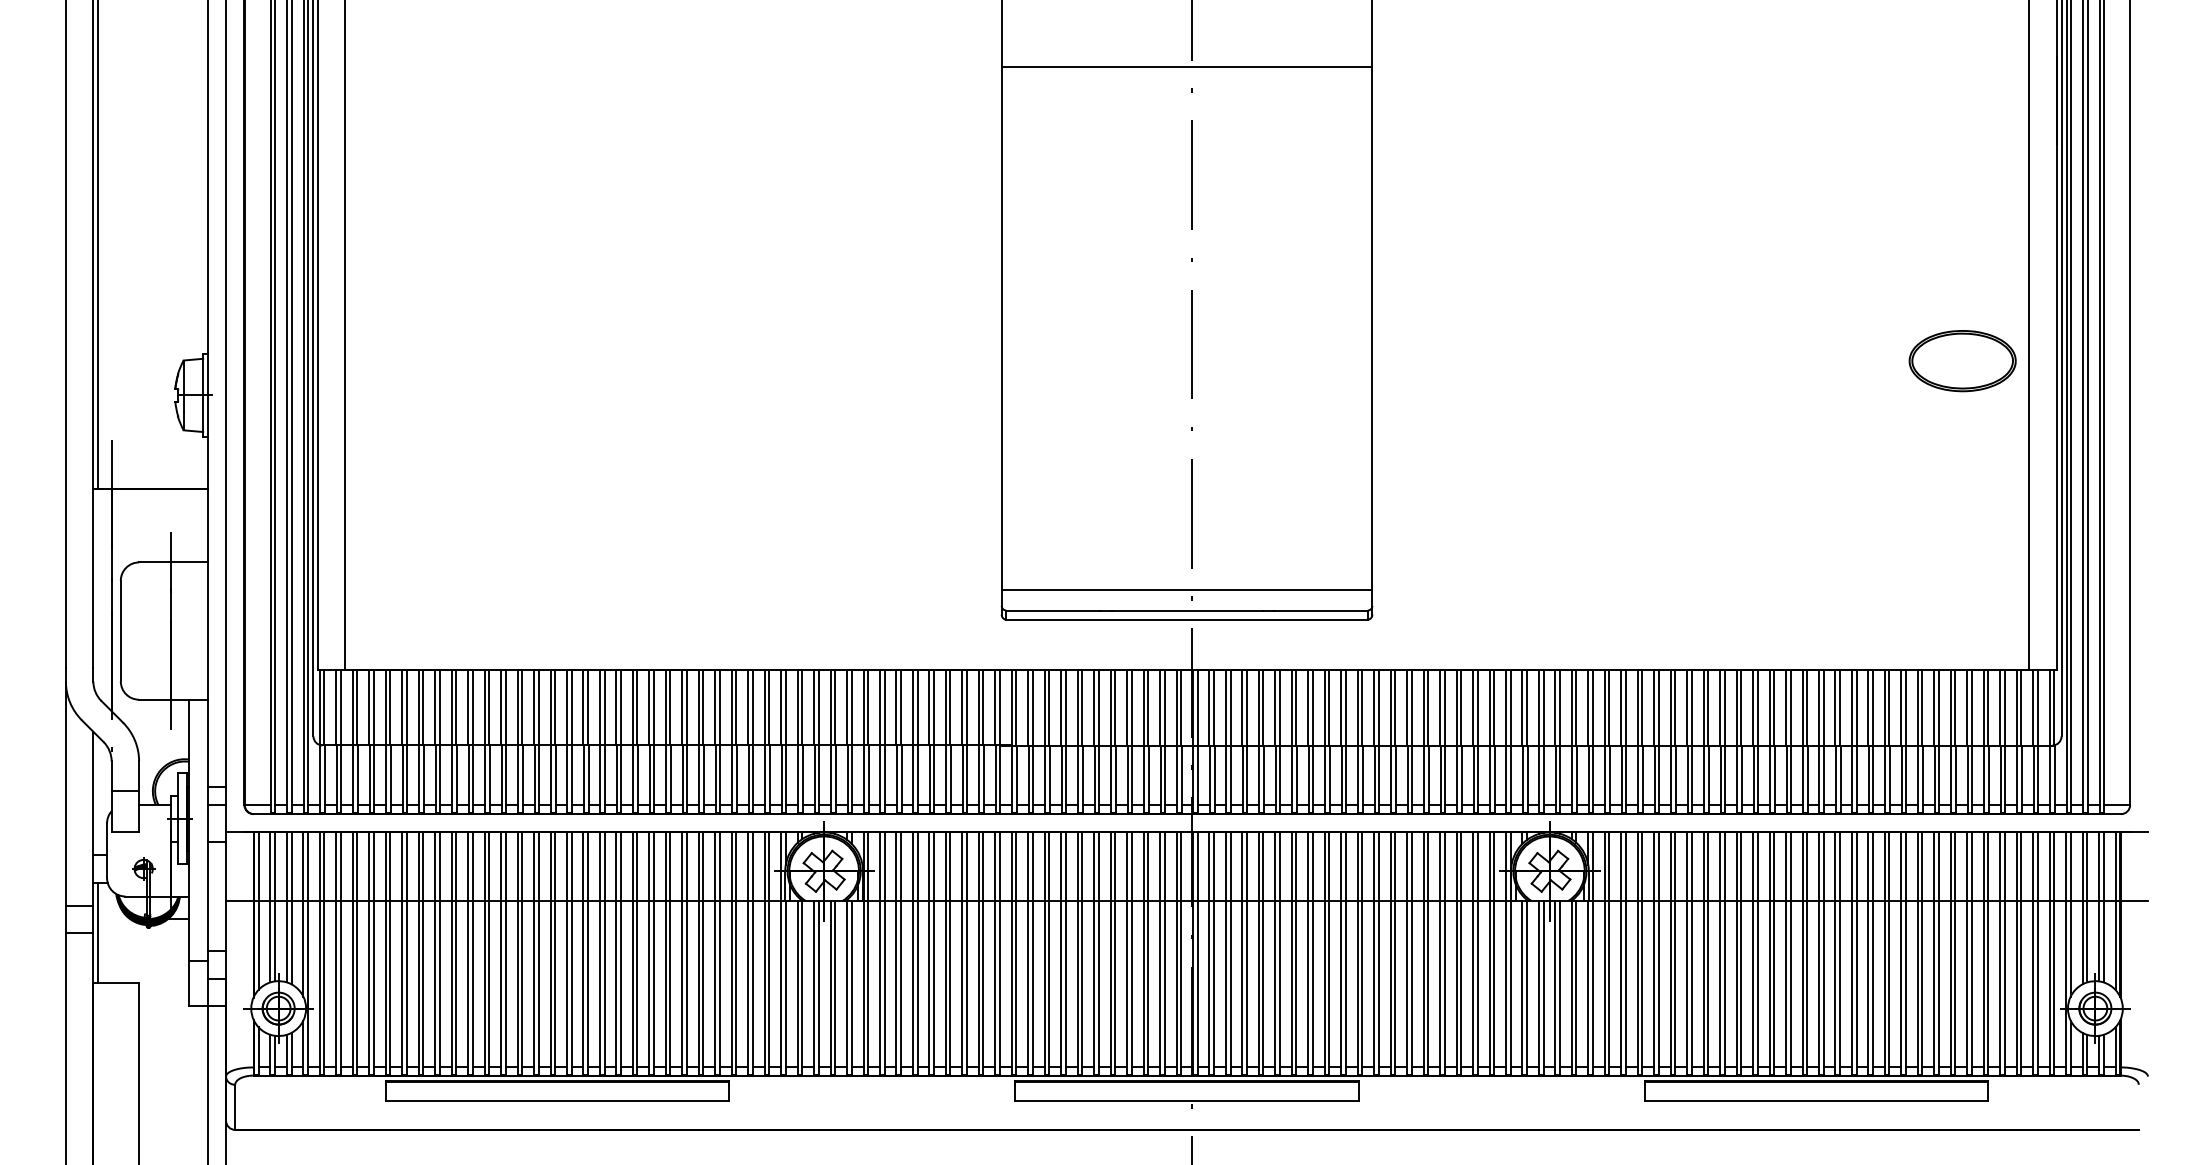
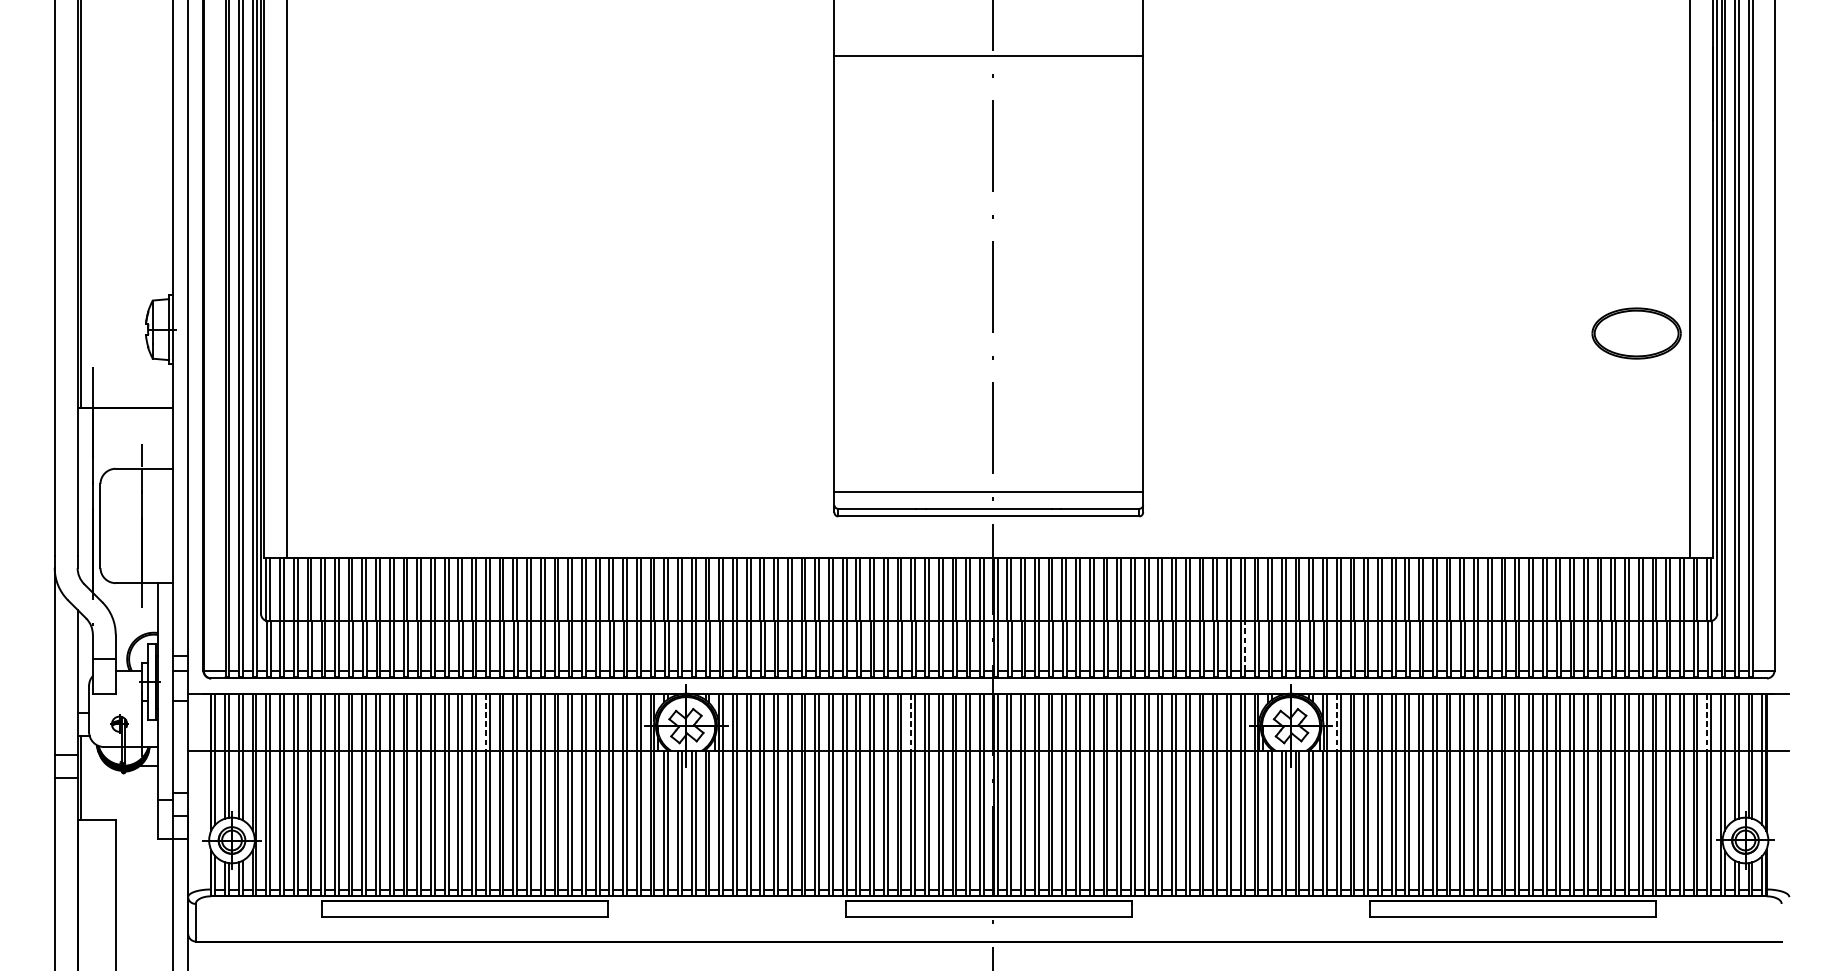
part: (1962, 361) -> (1636, 333), moved
line: (1494, 775) -> (1244, 646), solid -> dashed
line: (583, 867) -> (485, 722), solid -> dashed
line: (1094, 867) -> (911, 722), solid -> dashed
line: (1604, 867) -> (1336, 722), solid -> dashed
line: (2049, 867) -> (1707, 722), solid -> dashed

